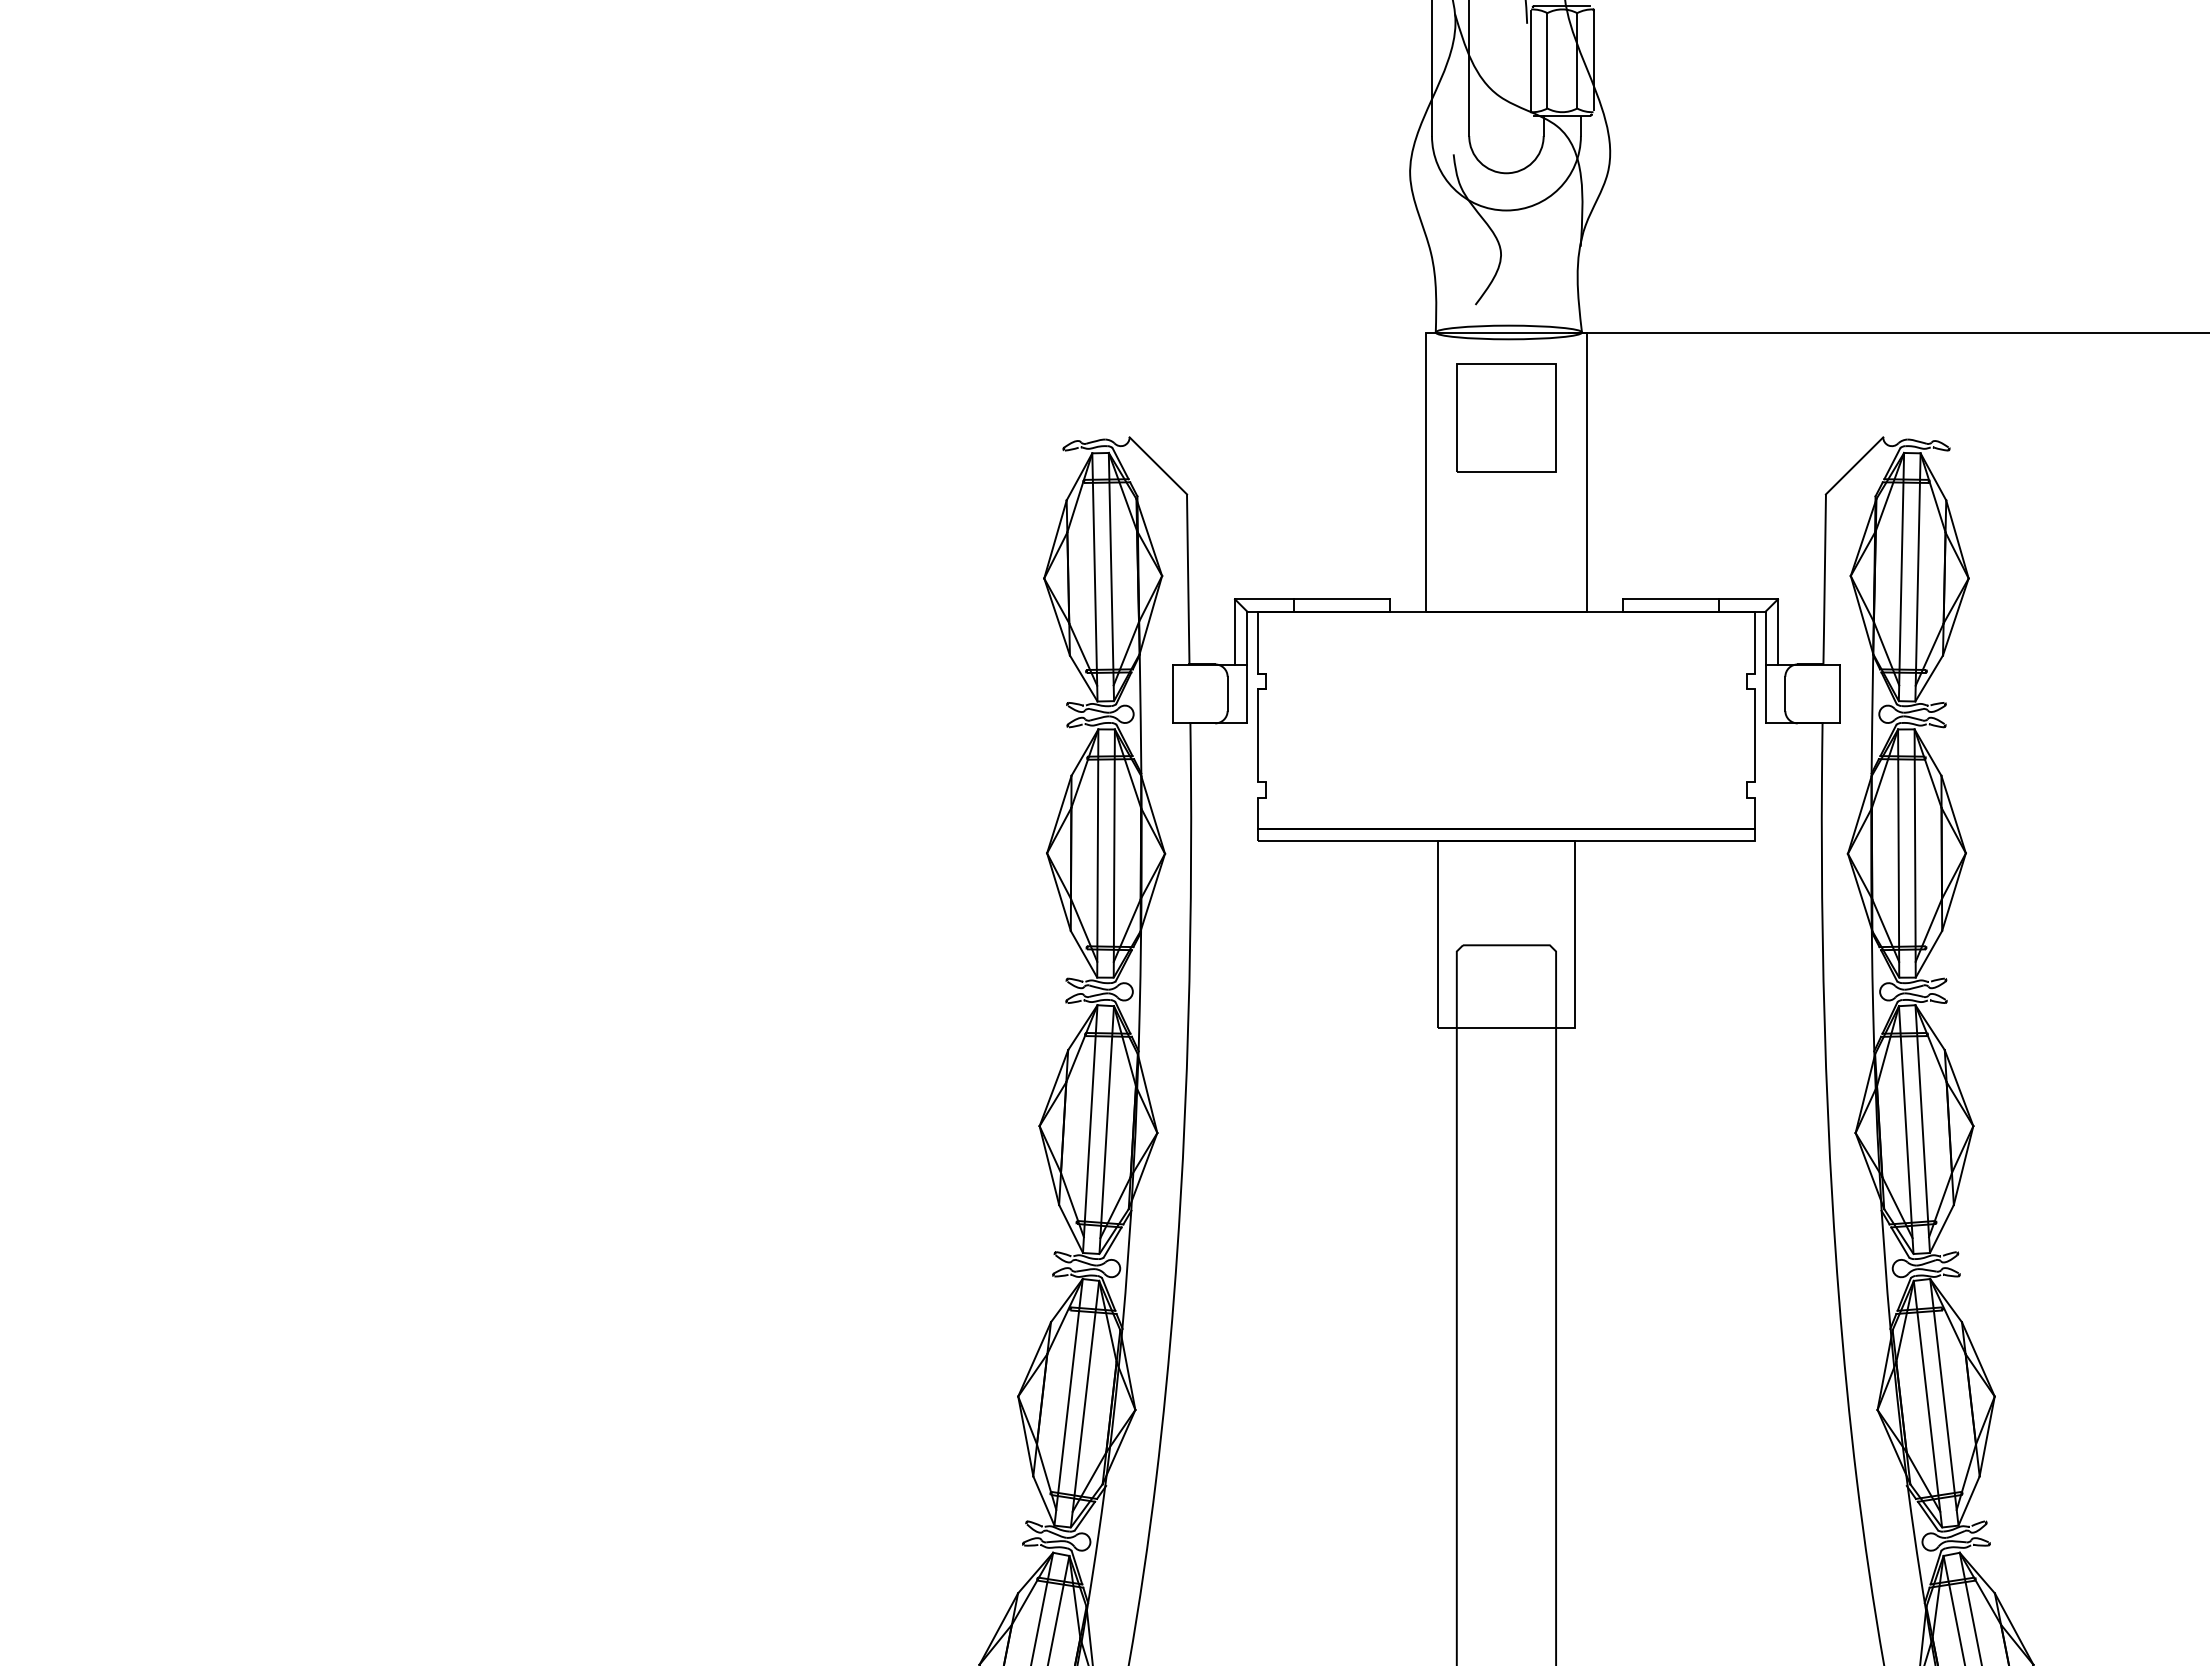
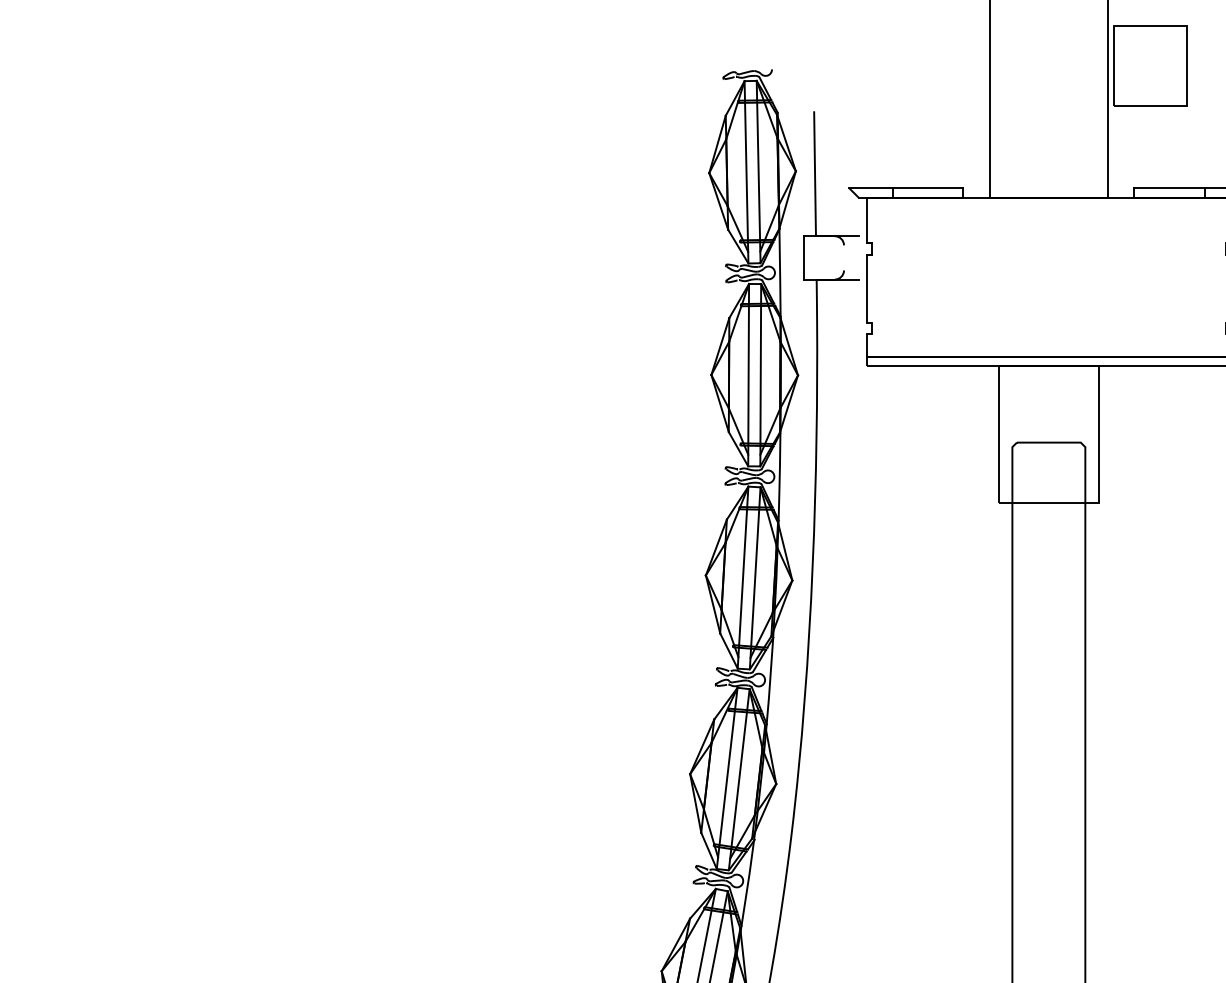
part: (1506, 417) -> (1150, 65), moved
line: (1158, 465) -> (793, 90), removed
line: (1235, 631) -> (849, 212), removed
line: (1247, 667) -> (858, 238), removed
line: (1227, 693) -> (843, 257), removed

